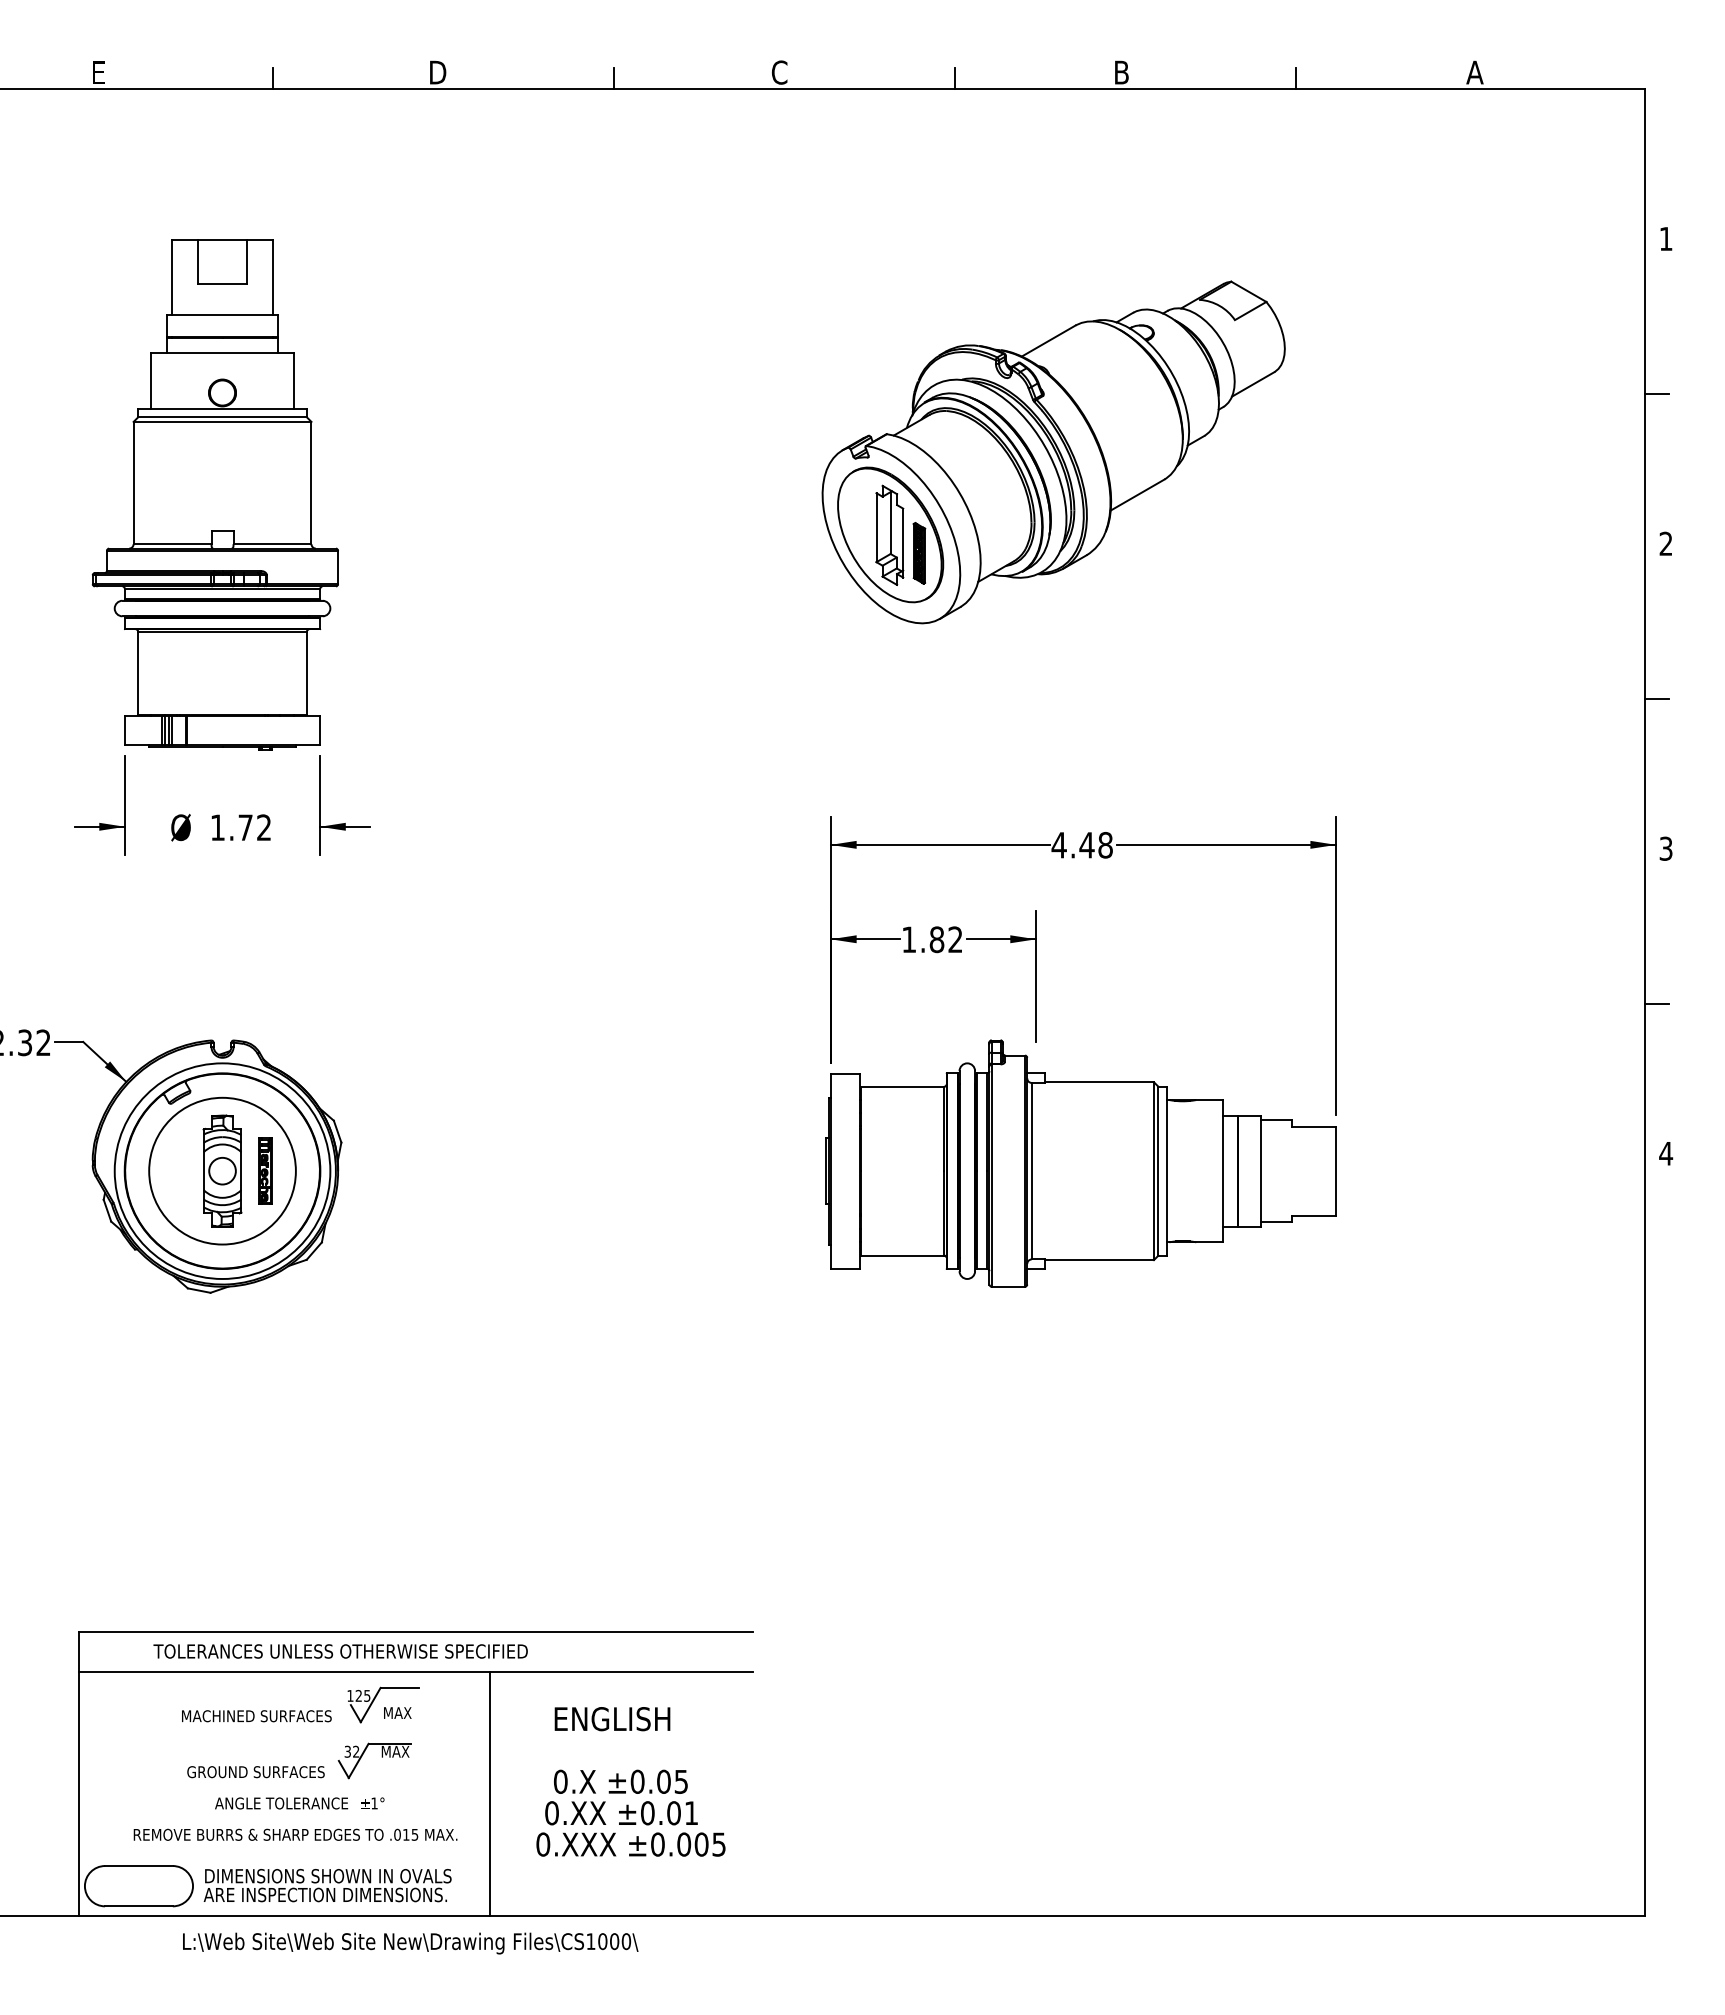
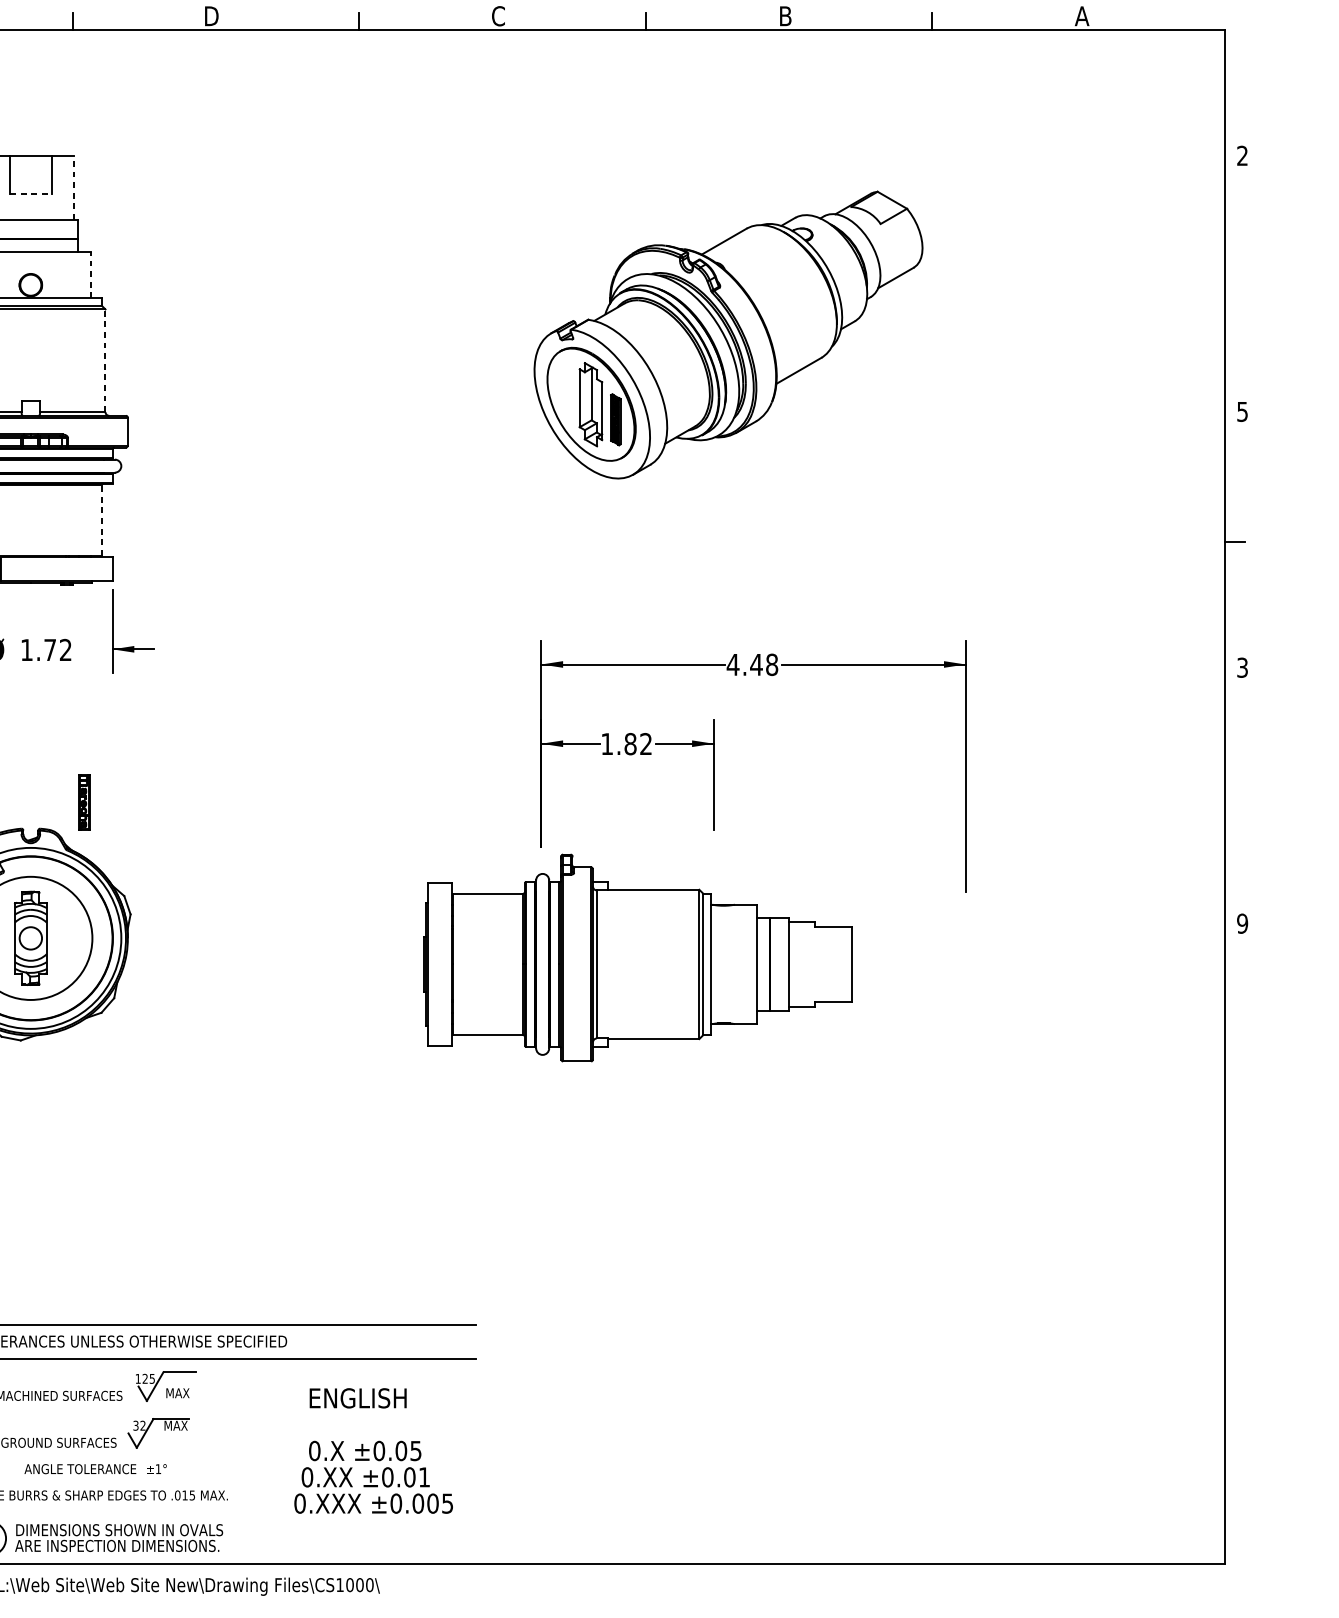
text: (1665, 238) -> (1242, 155), 1 -> 2
line: (273, 277) -> (73, 188), solid -> dashed
line: (222, 284) -> (30, 194), solid -> dashed
line: (293, 380) -> (90, 274), solid -> dashed
line: (1657, 393) -> (1235, 285), removed
line: (311, 482) -> (105, 360), solid -> dashed
text: (1665, 543) -> (1242, 411), 2 -> 5
line: (307, 673) -> (102, 520), solid -> dashed
line: (1657, 1003) -> (1235, 797), removed
text: (1666, 1153) -> (1242, 923), 4 -> 9
part: (1080, 1163) -> (637, 957), moved
part: (265, 1170) -> (84, 801), moved
line: (489, 1794) -> (254, 1461), removed

